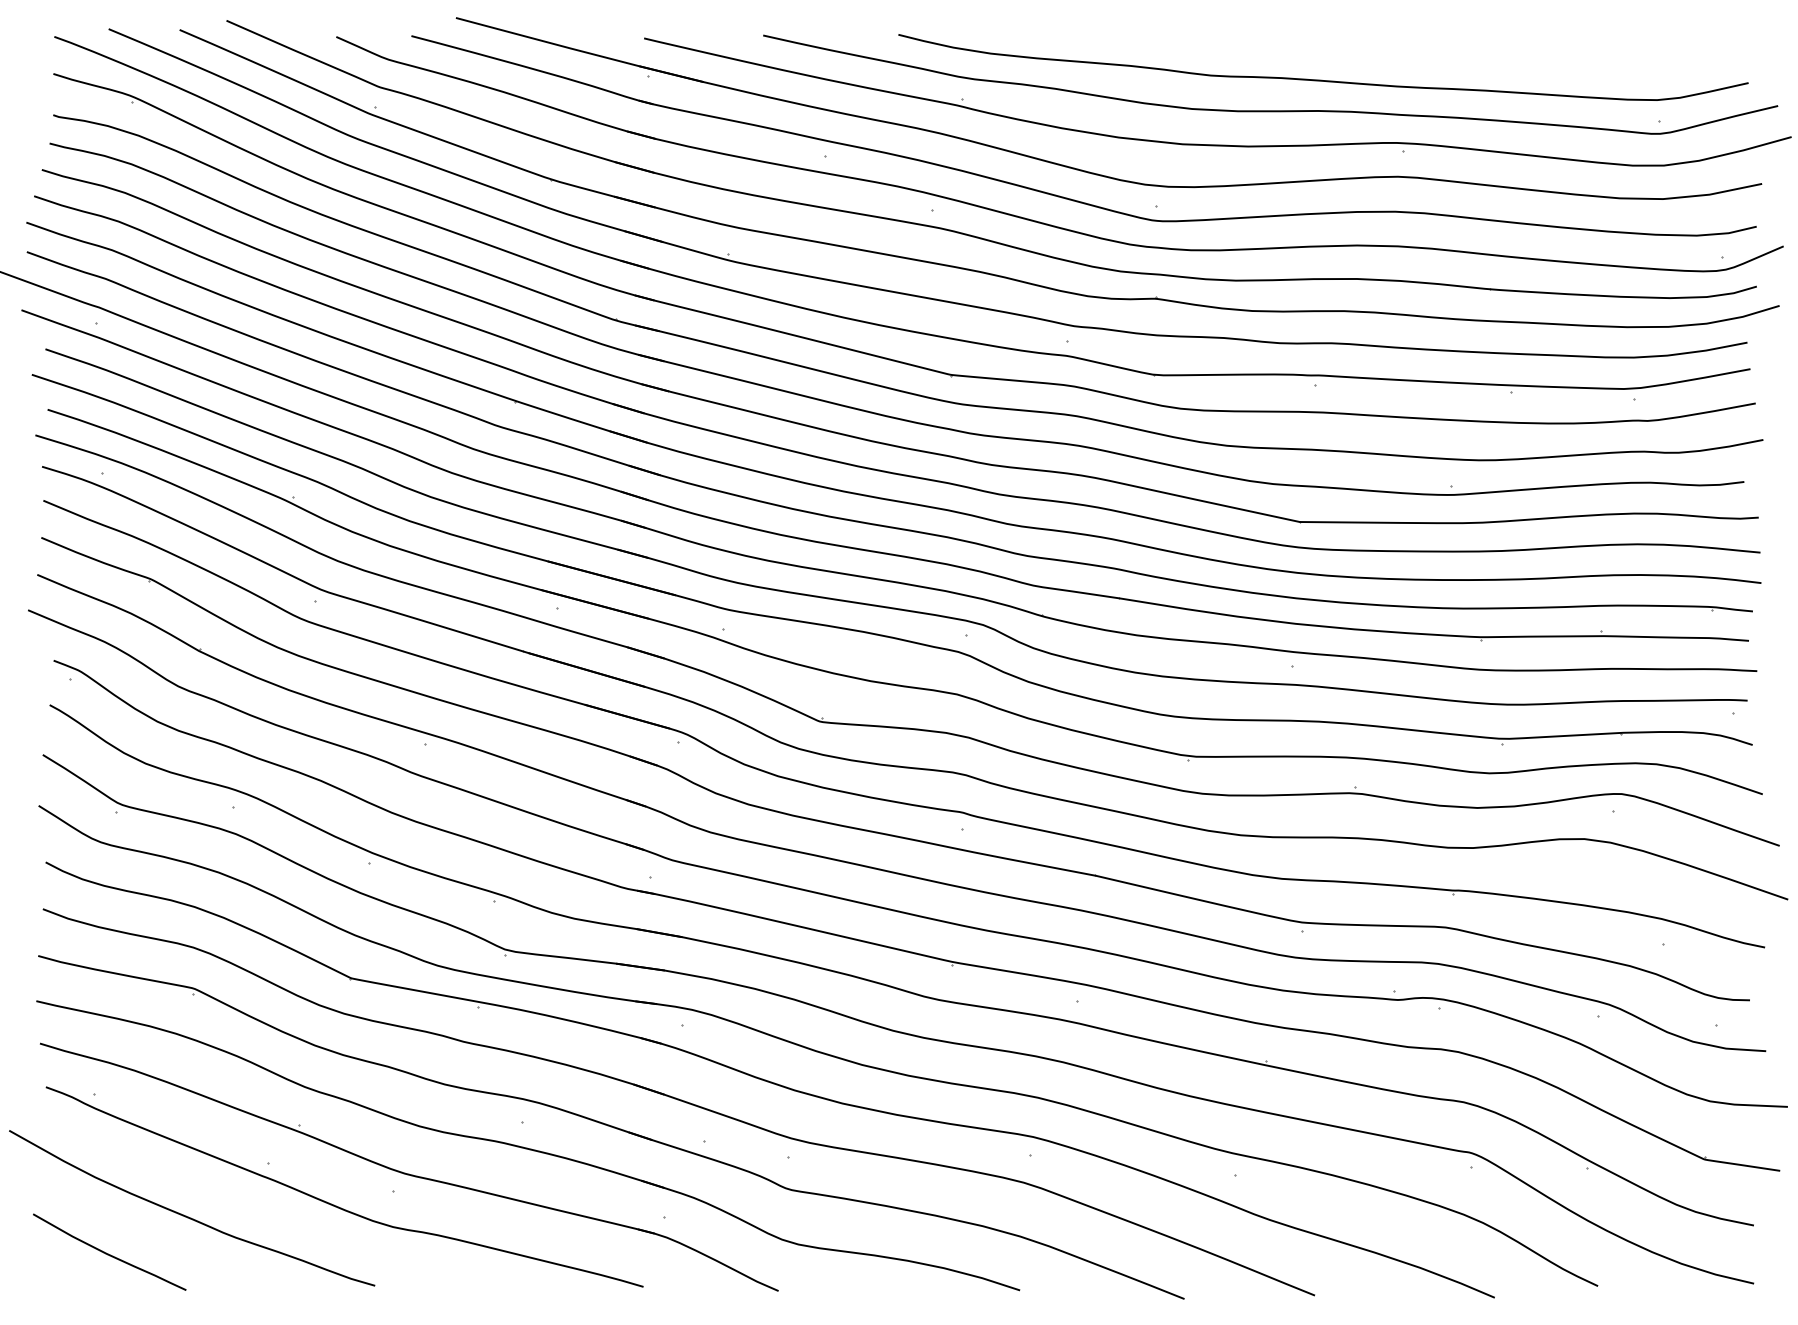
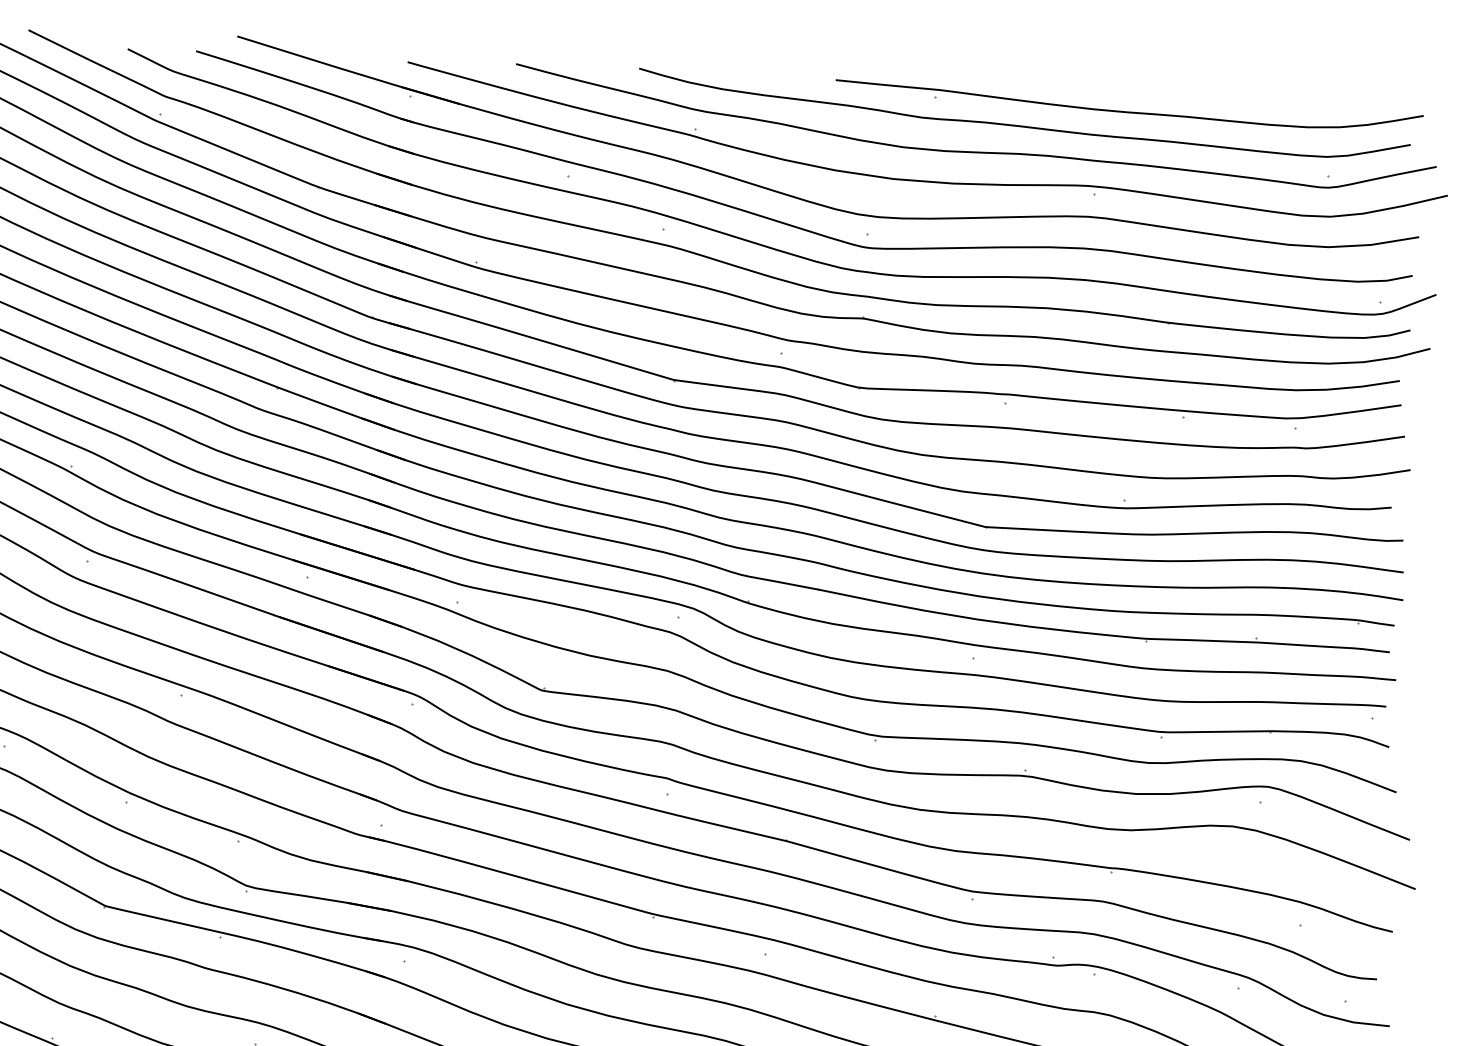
part: (1437, 53) -> (1128, 106), added

